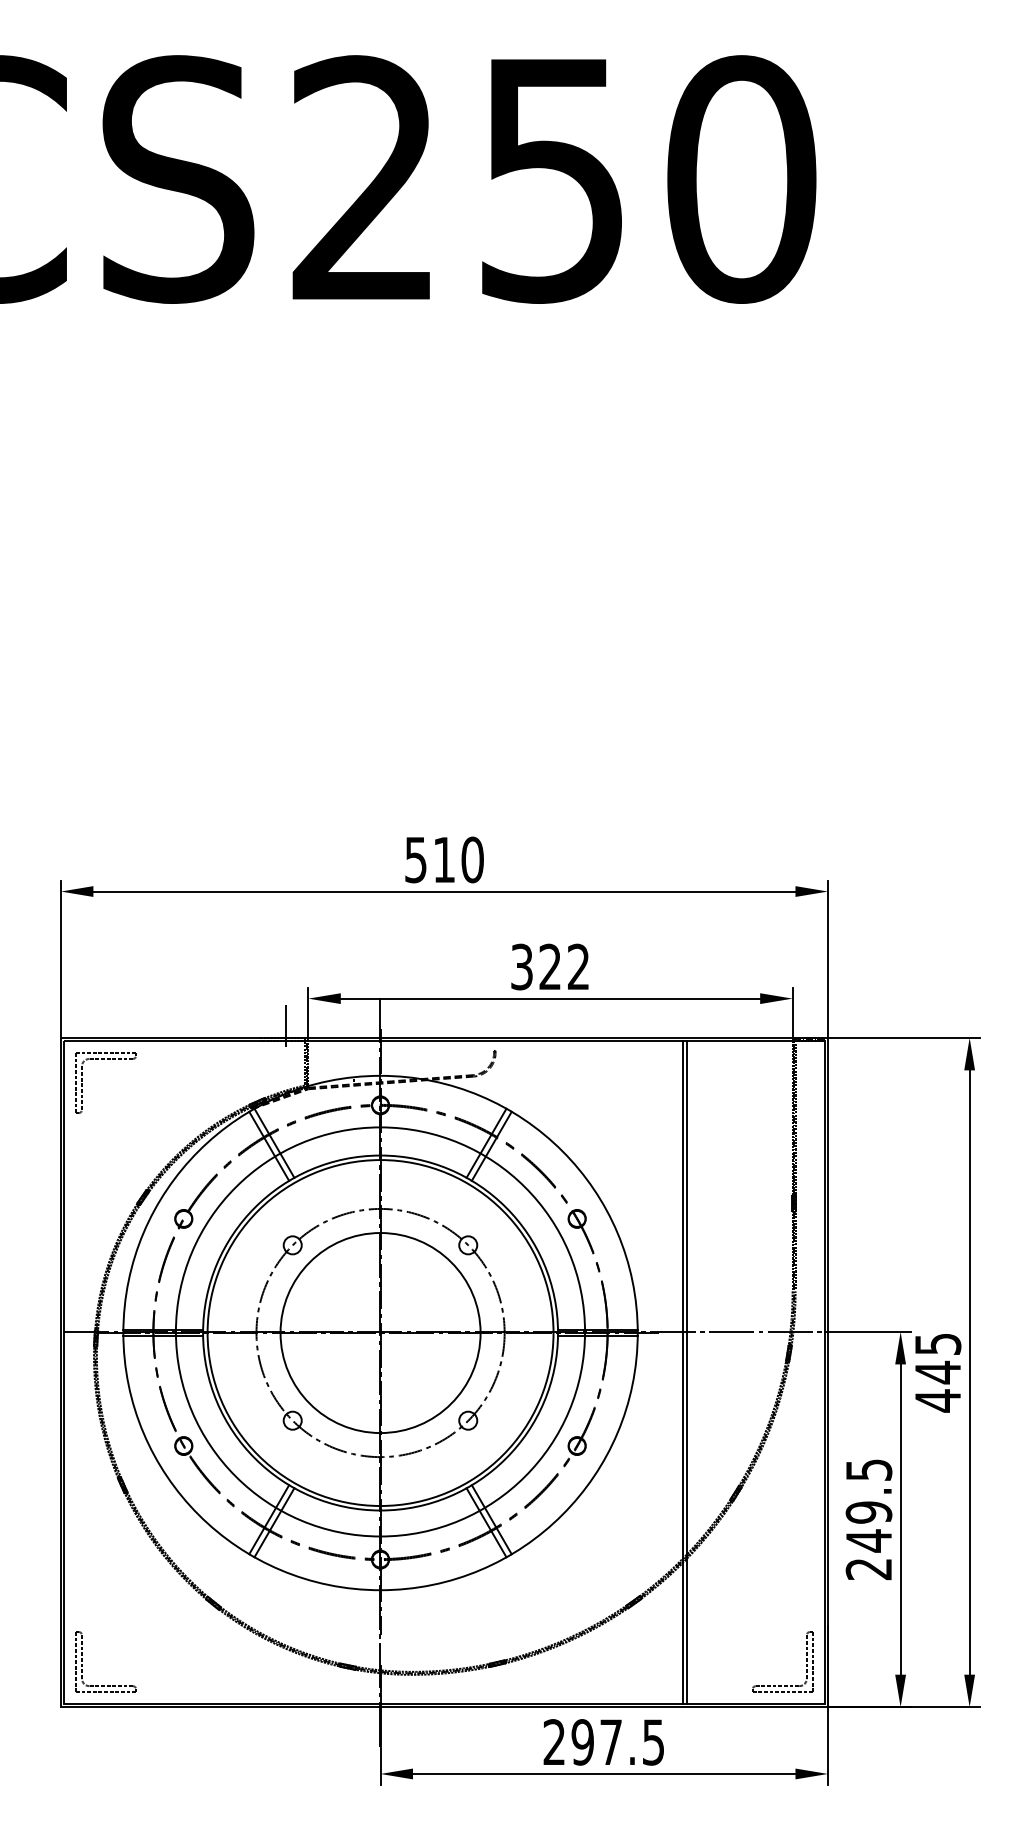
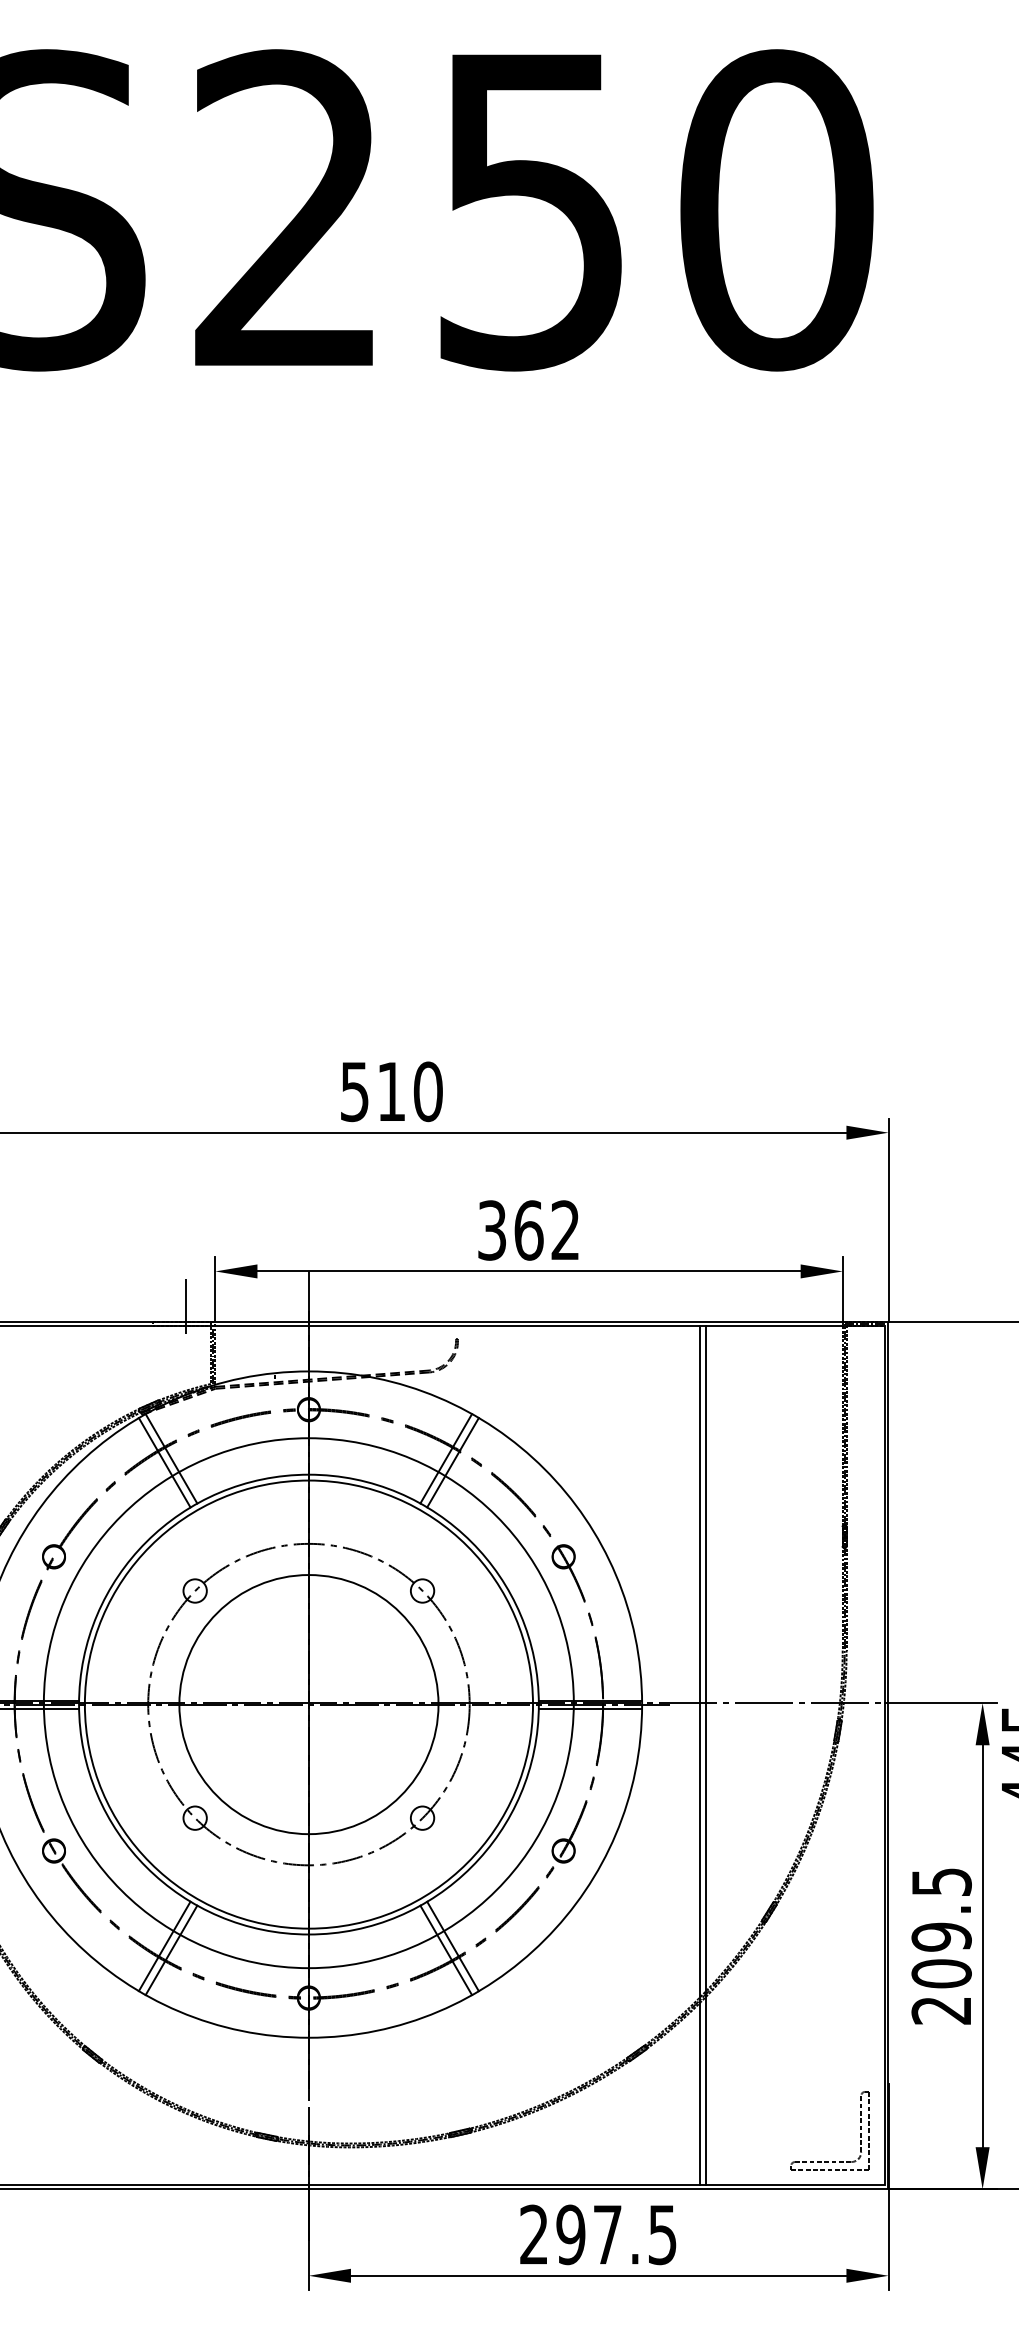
text: (550, 966) -> (529, 1229), 322 -> 362
text: (868, 1540) -> (941, 1973), 249.5 -> 209.5

